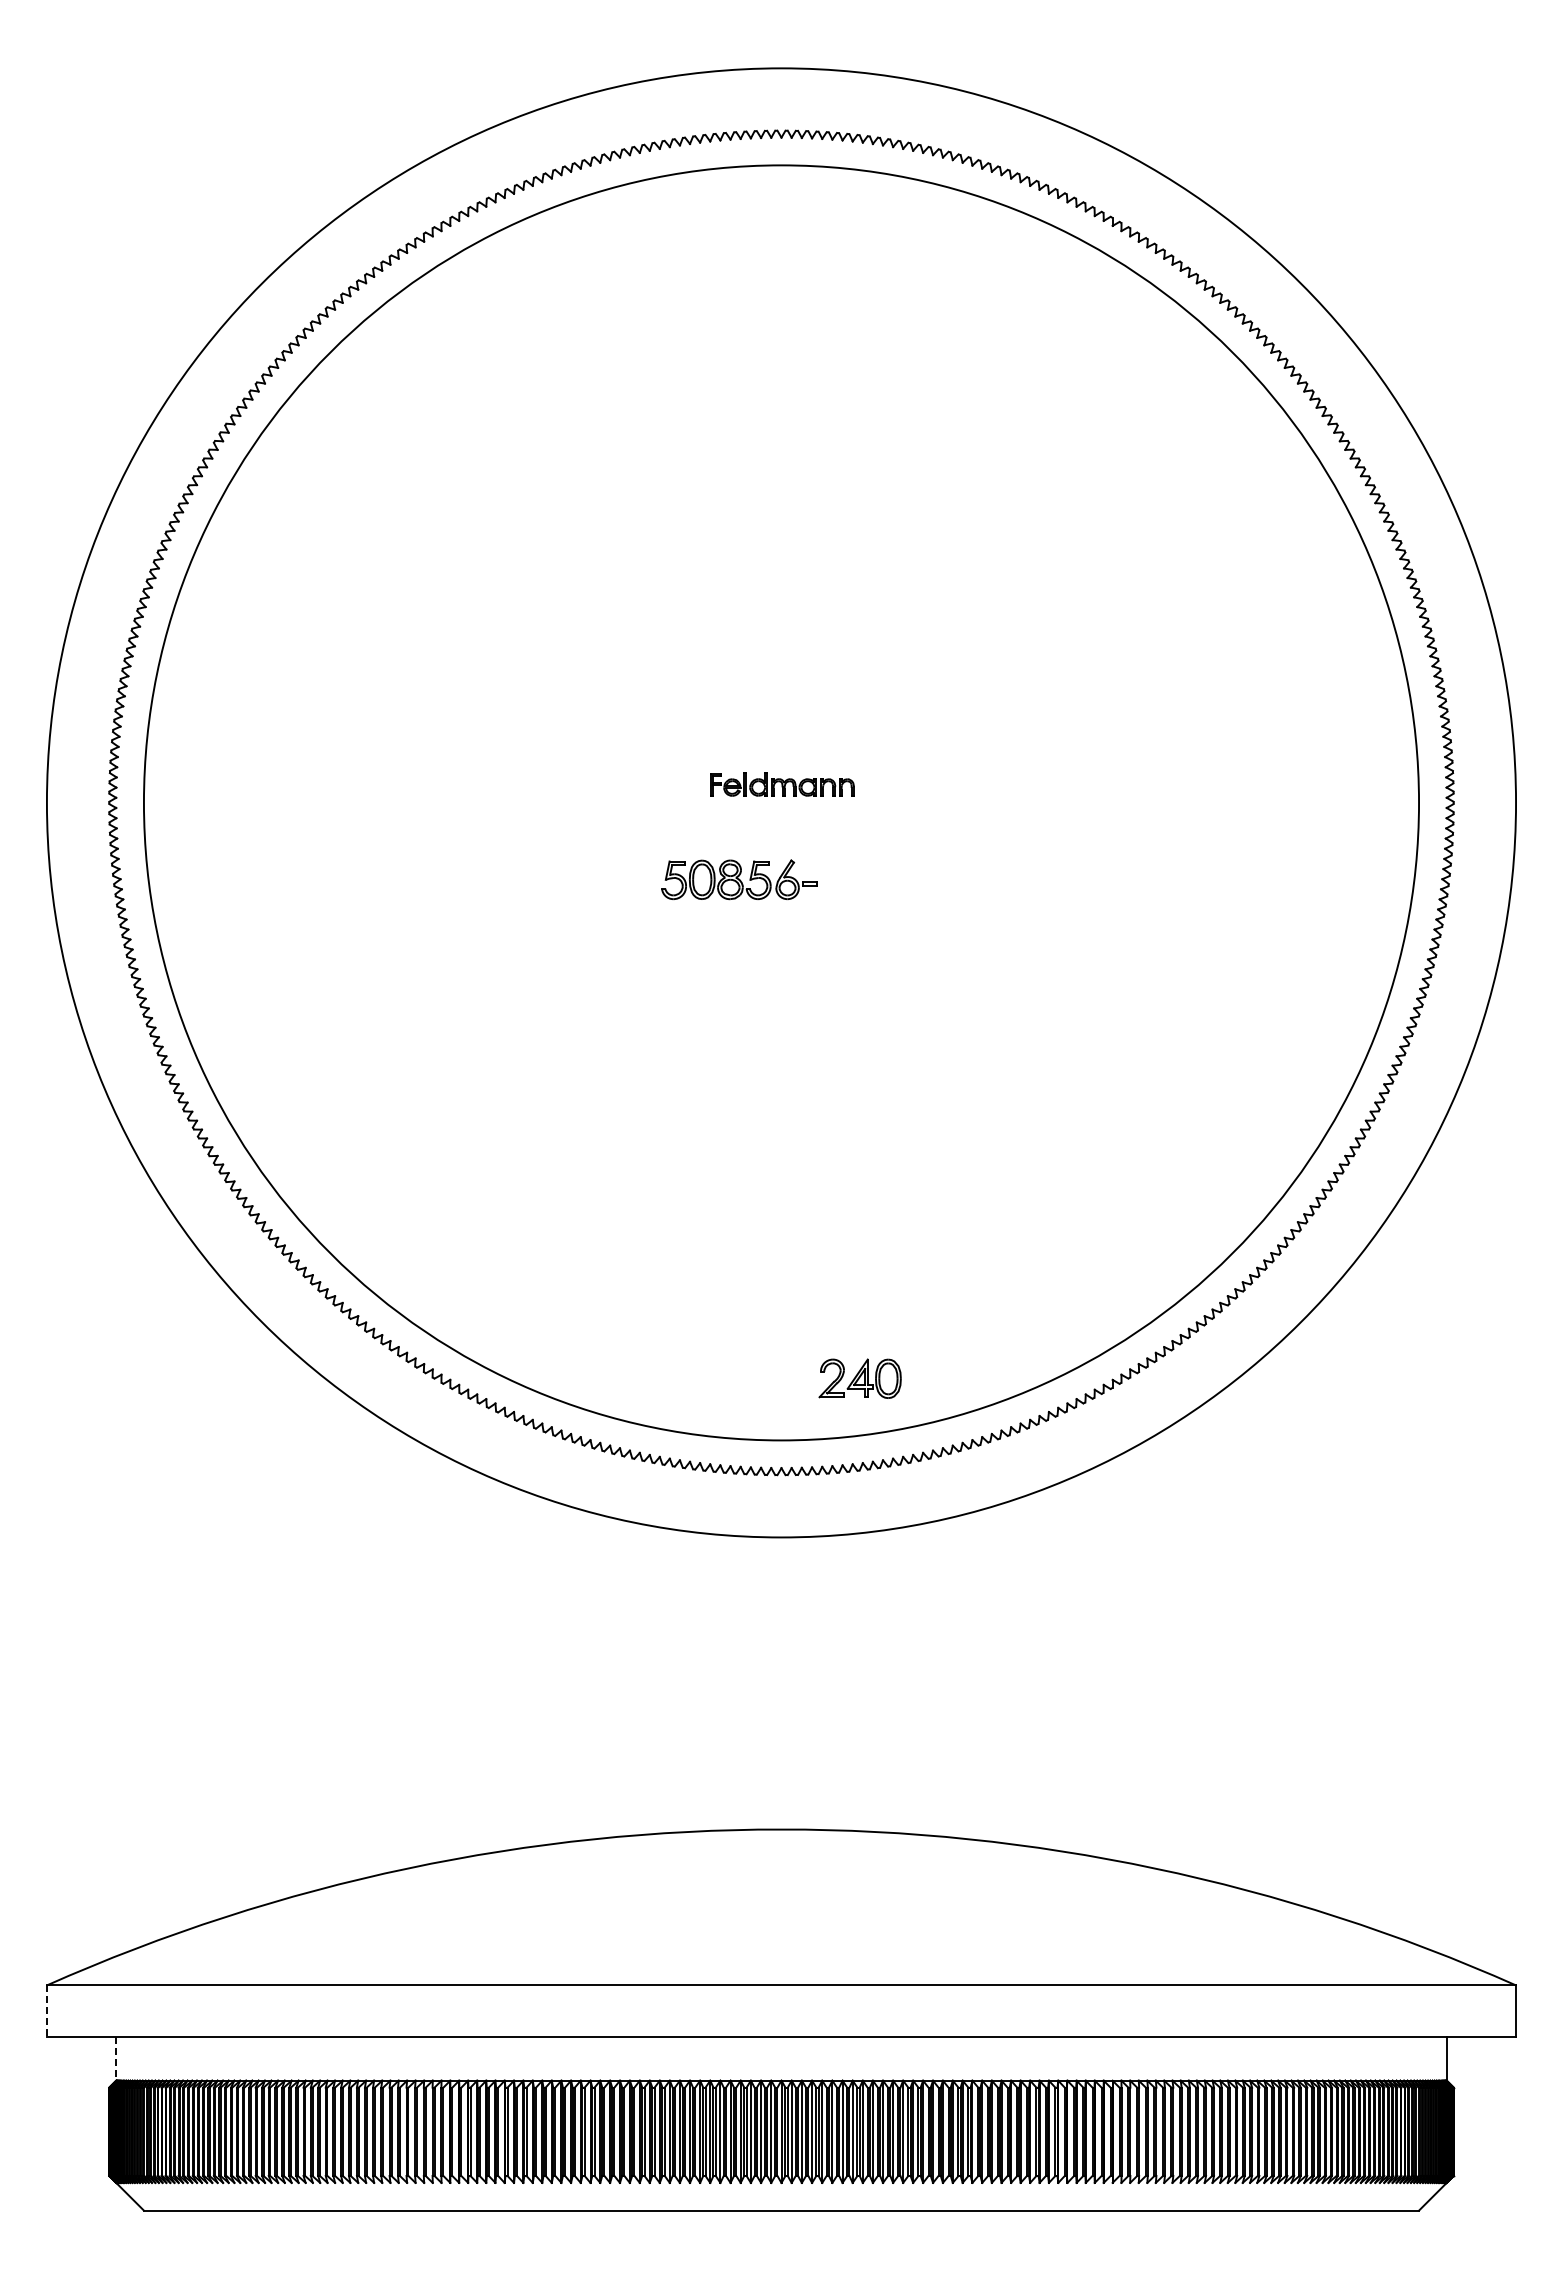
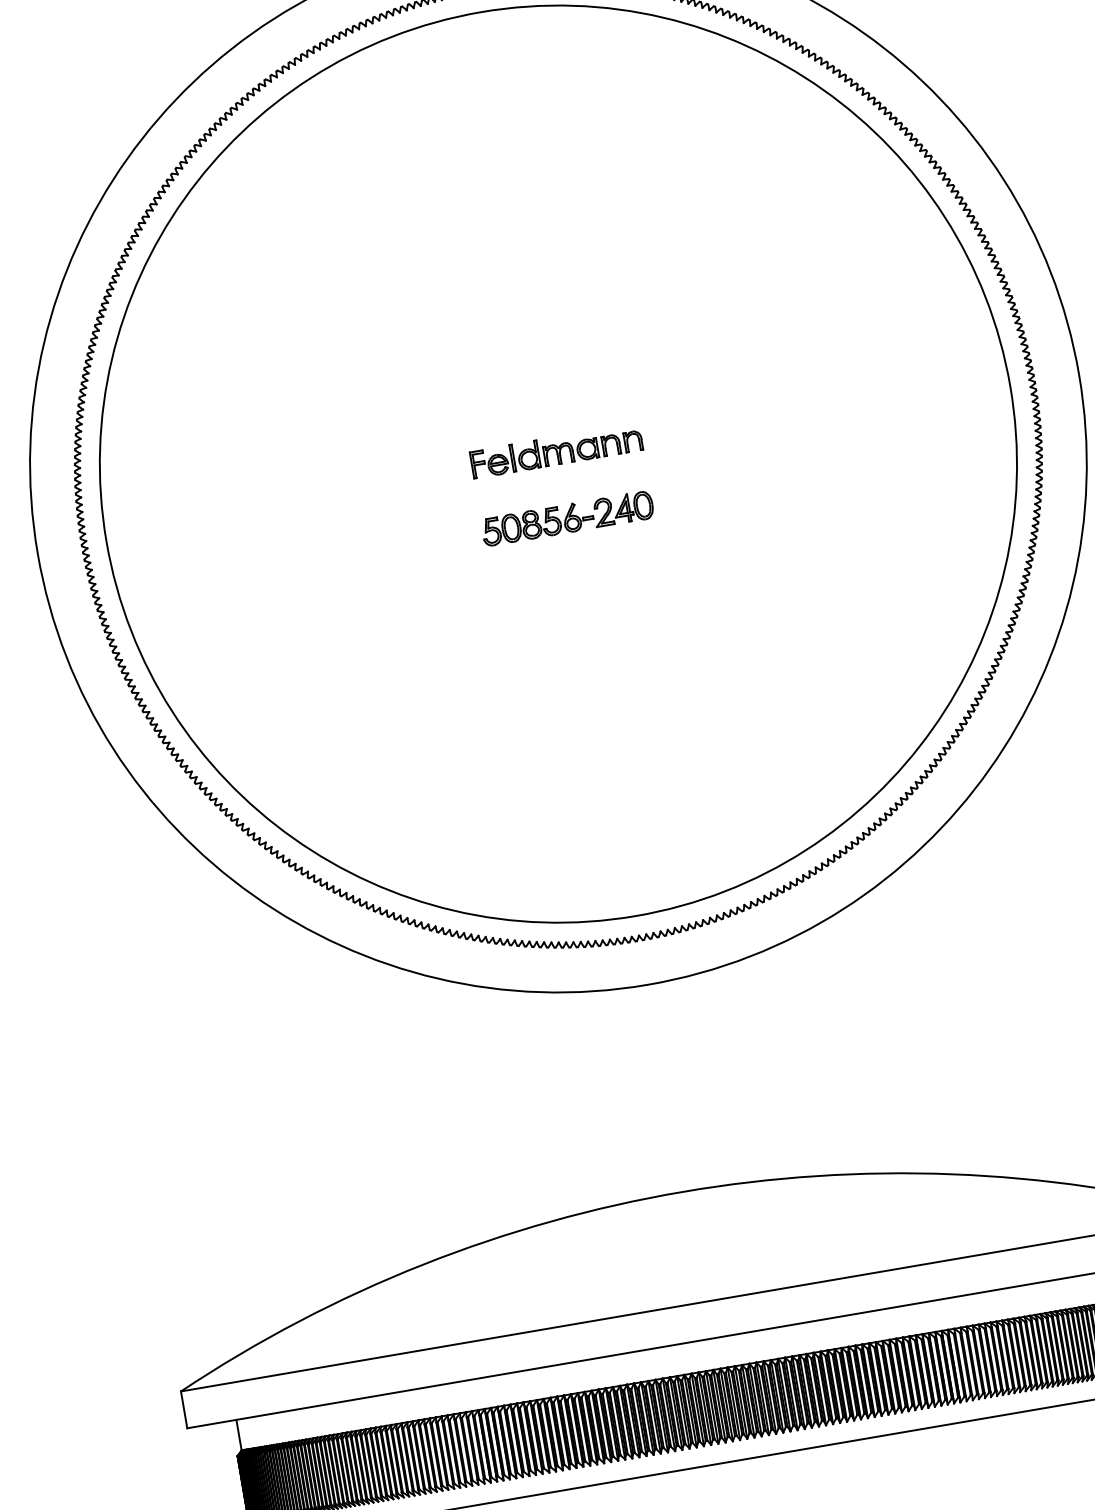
part: (782, 784) -> (556, 450), size x1.67
part: (859, 1378) -> (623, 508), moved
line: (46, 2011) -> (183, 1409), dashed -> solid
line: (116, 2059) -> (239, 1435), dashed -> solid

